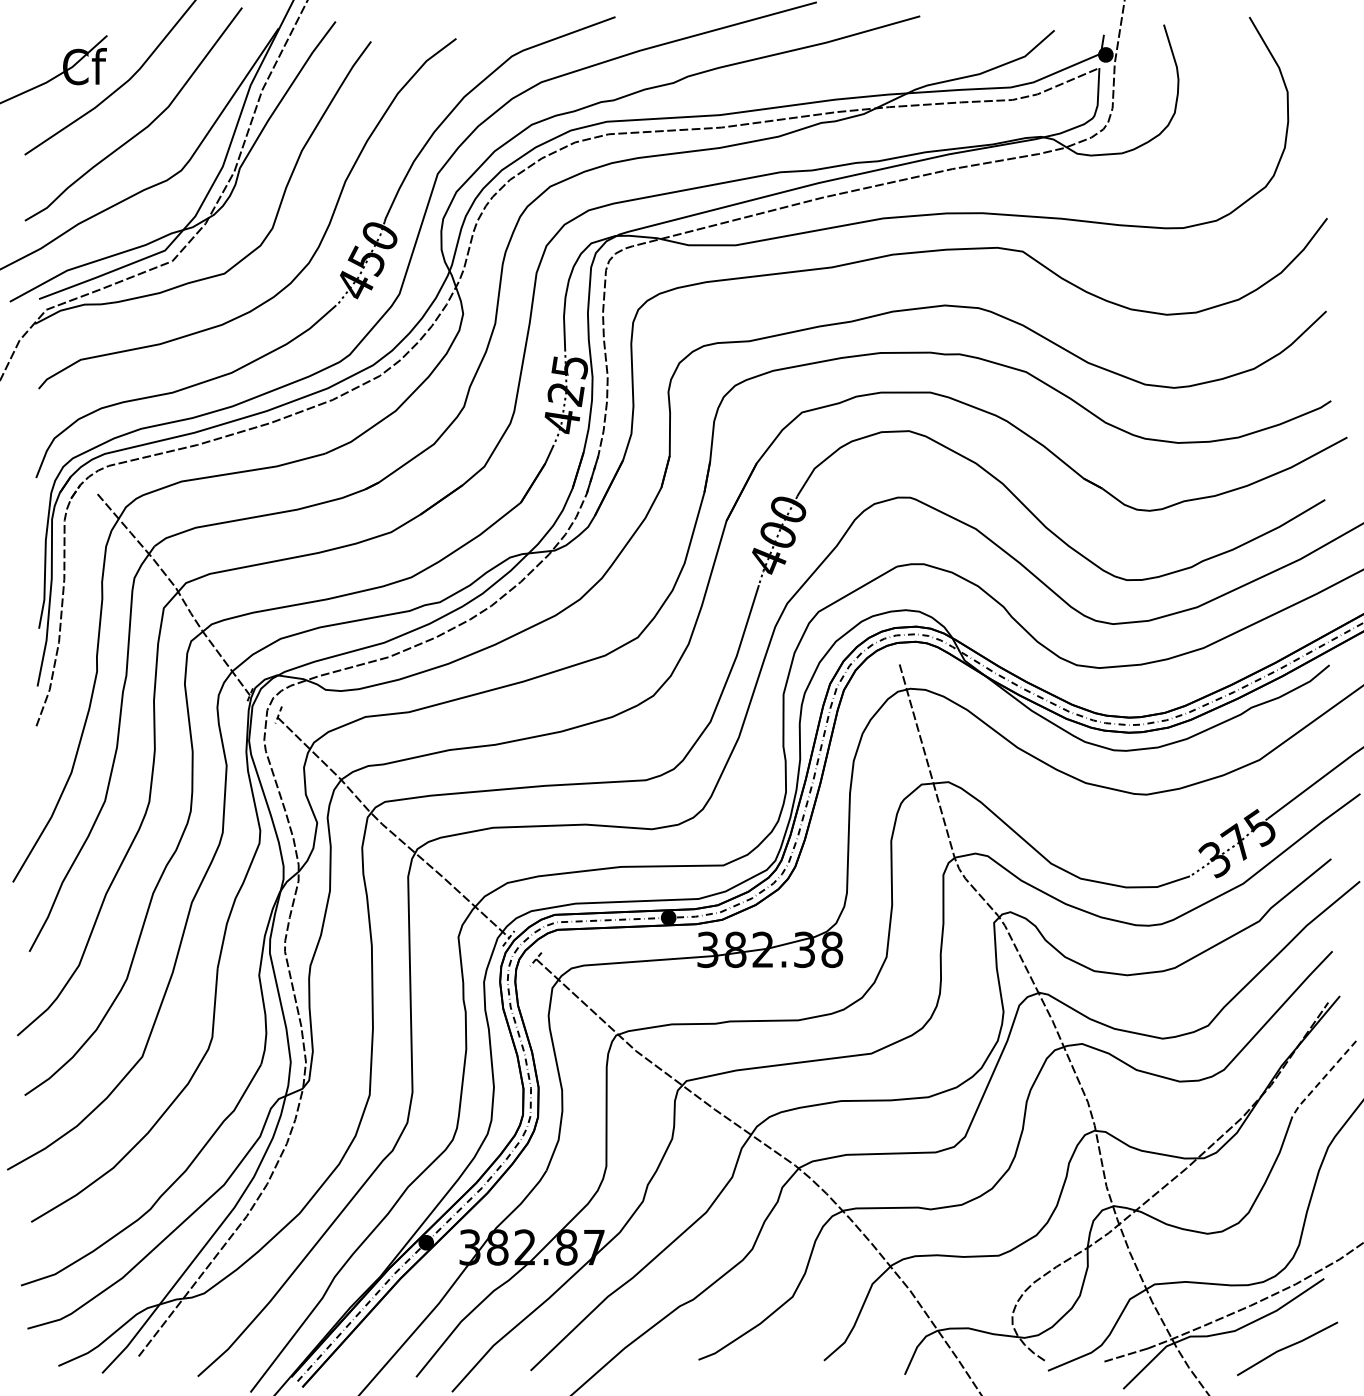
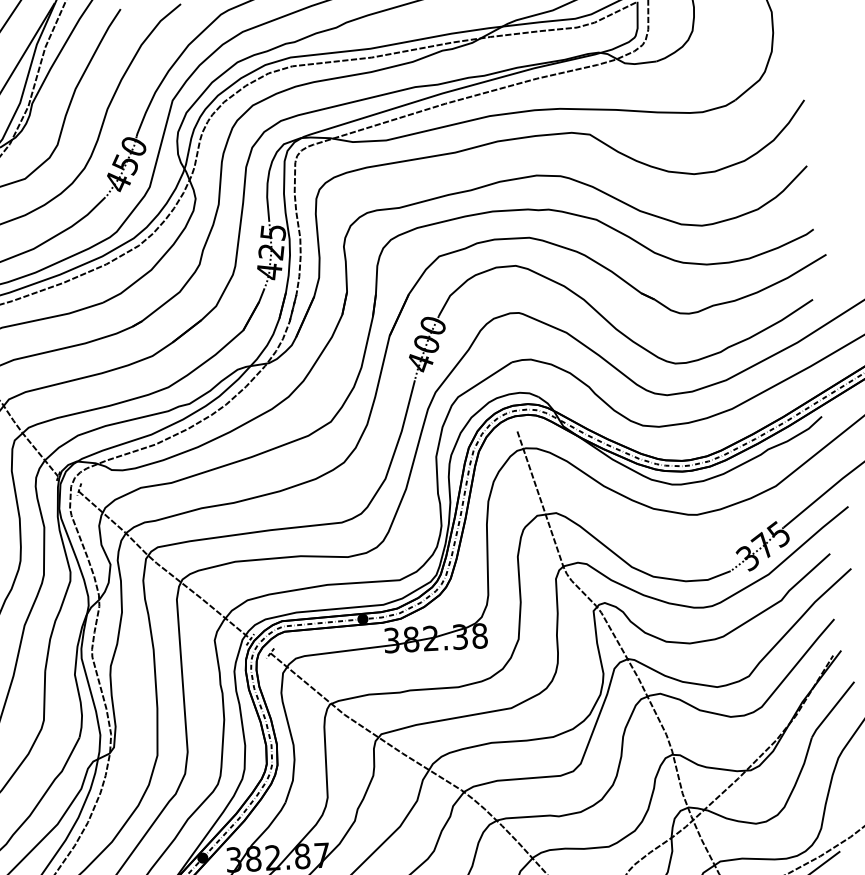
line: (1322, 1079) -> (831, 710), dashed -> solid

